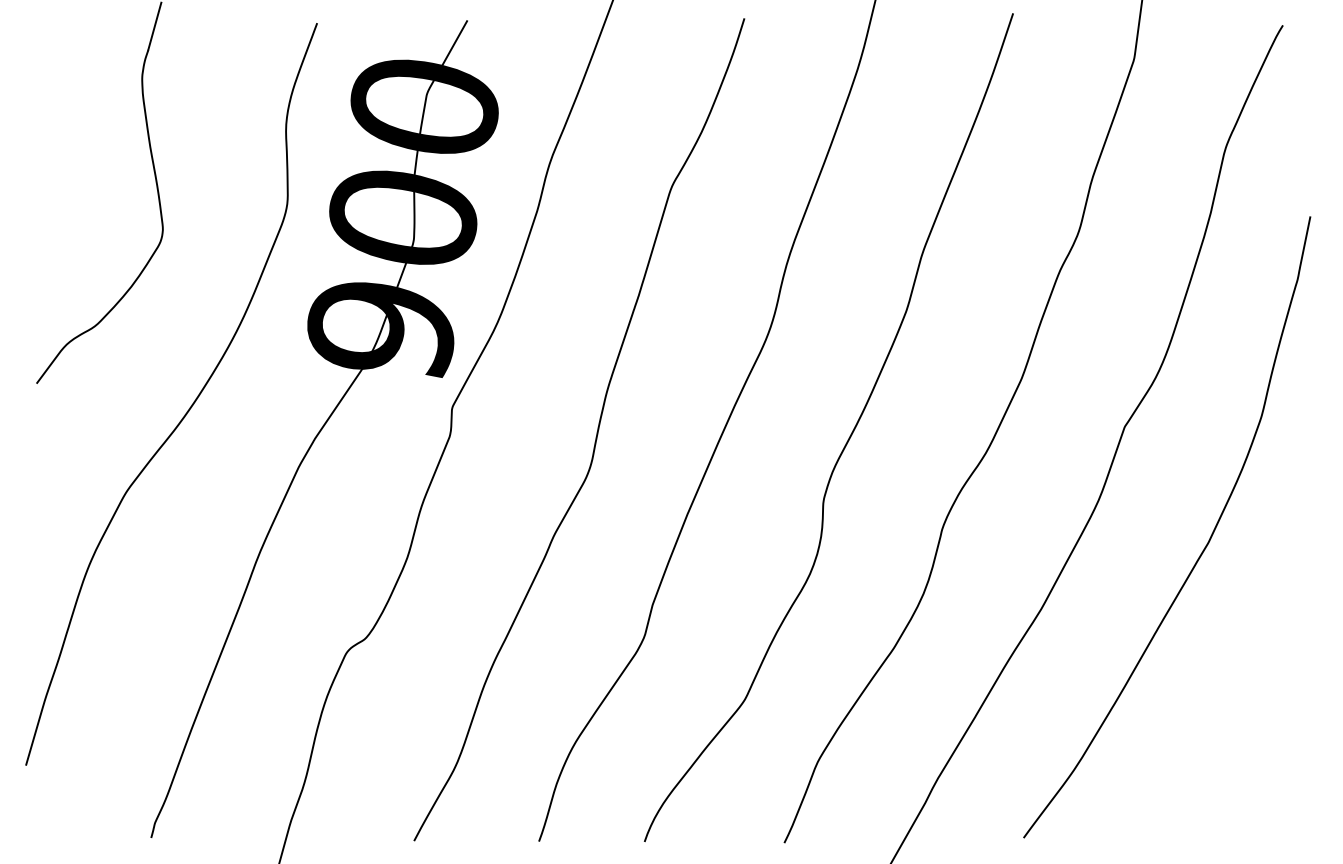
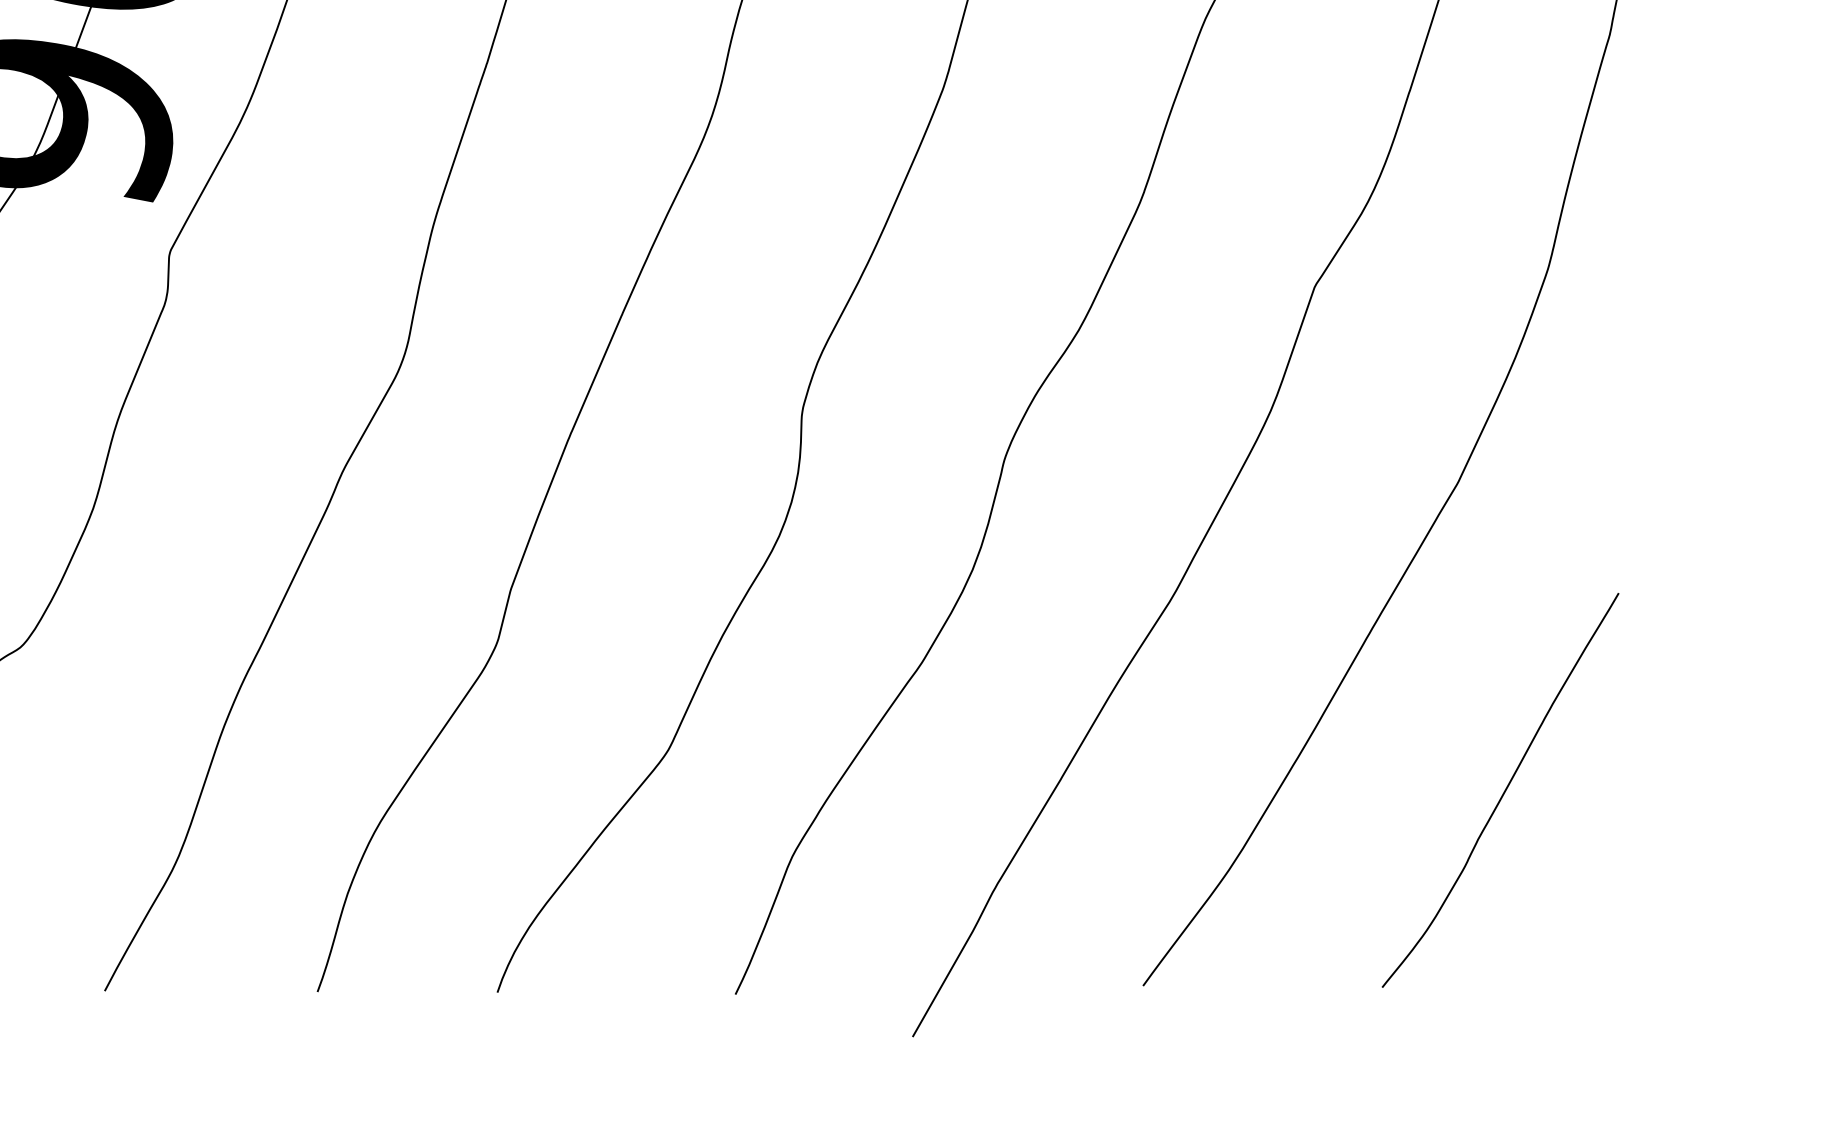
curve: (1234, 724) -> (1502, 792), added

